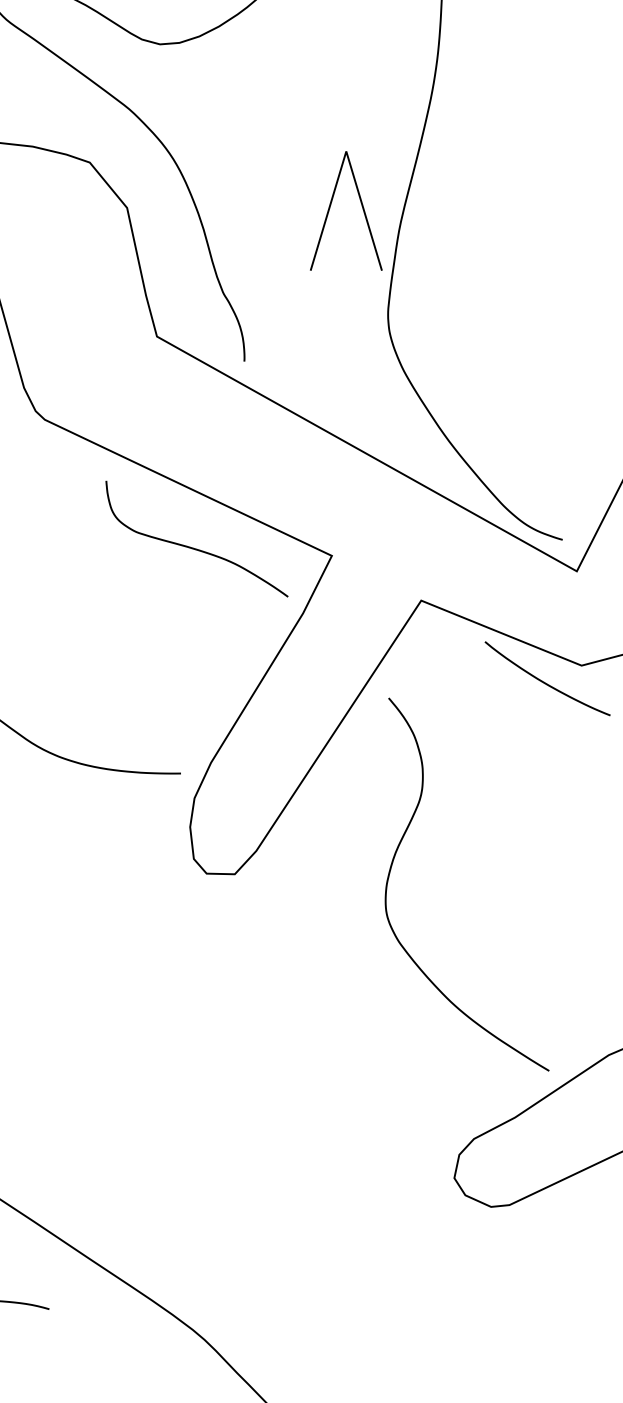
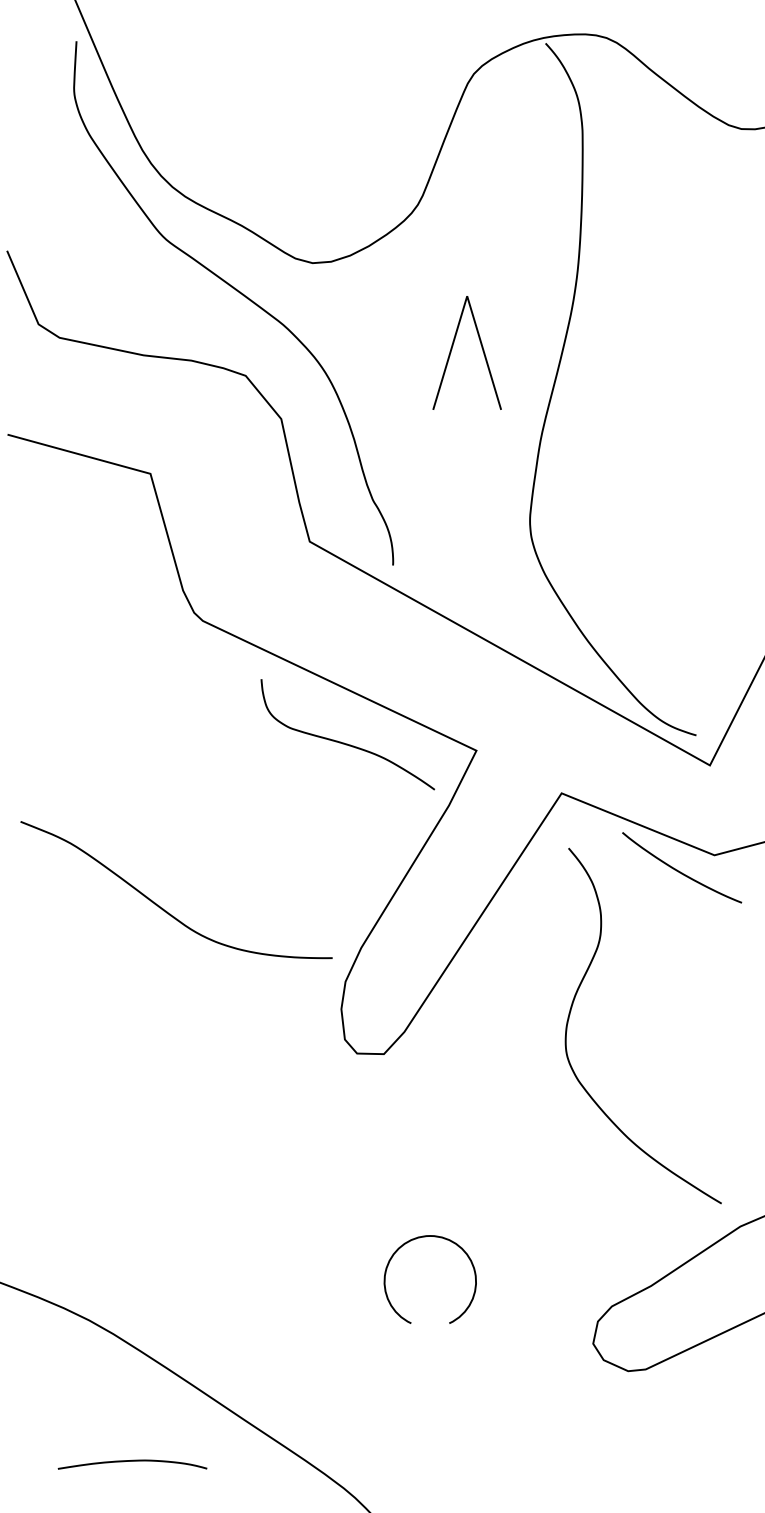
part: (331, 204) -> (453, 346), moved
curve: (394, 858) -> (574, 1001), moved
part: (268, 1068) -> (416, 1239), added

